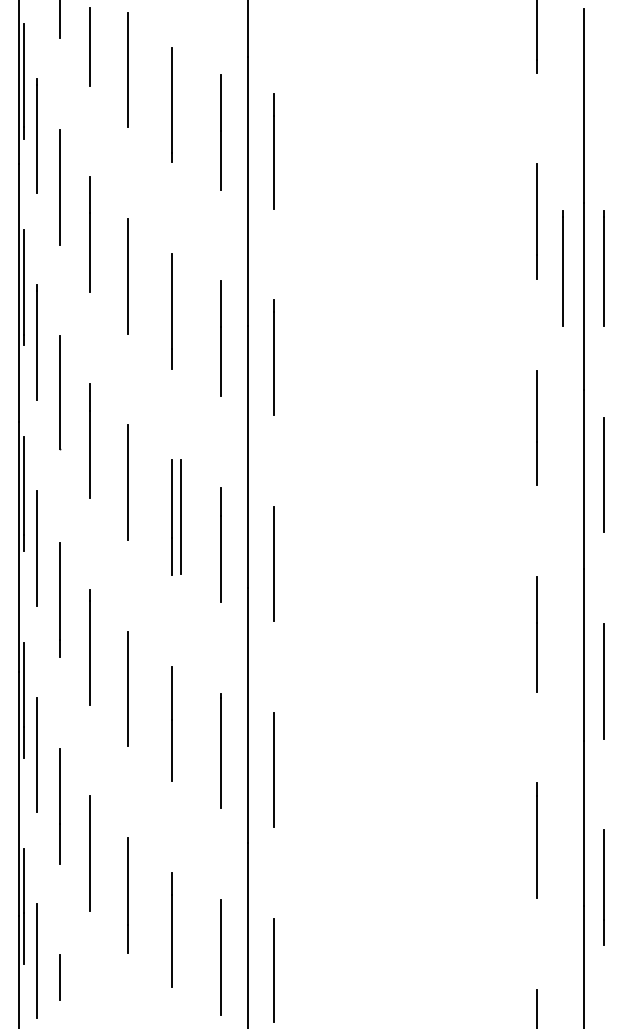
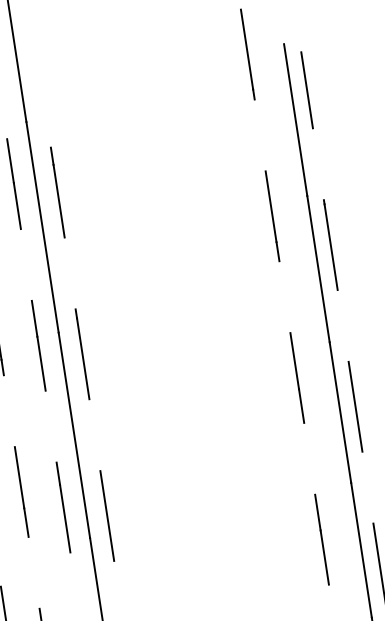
line: (604, 70) -> (307, 89), added
line: (562, 268) -> (298, 249), removed
line: (180, 516) -> (28, 490), removed

